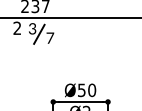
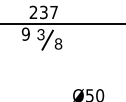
text: (17, 28) -> (26, 34), 2 -> 9
text: (50, 37) -> (58, 43), 7 -> 8

